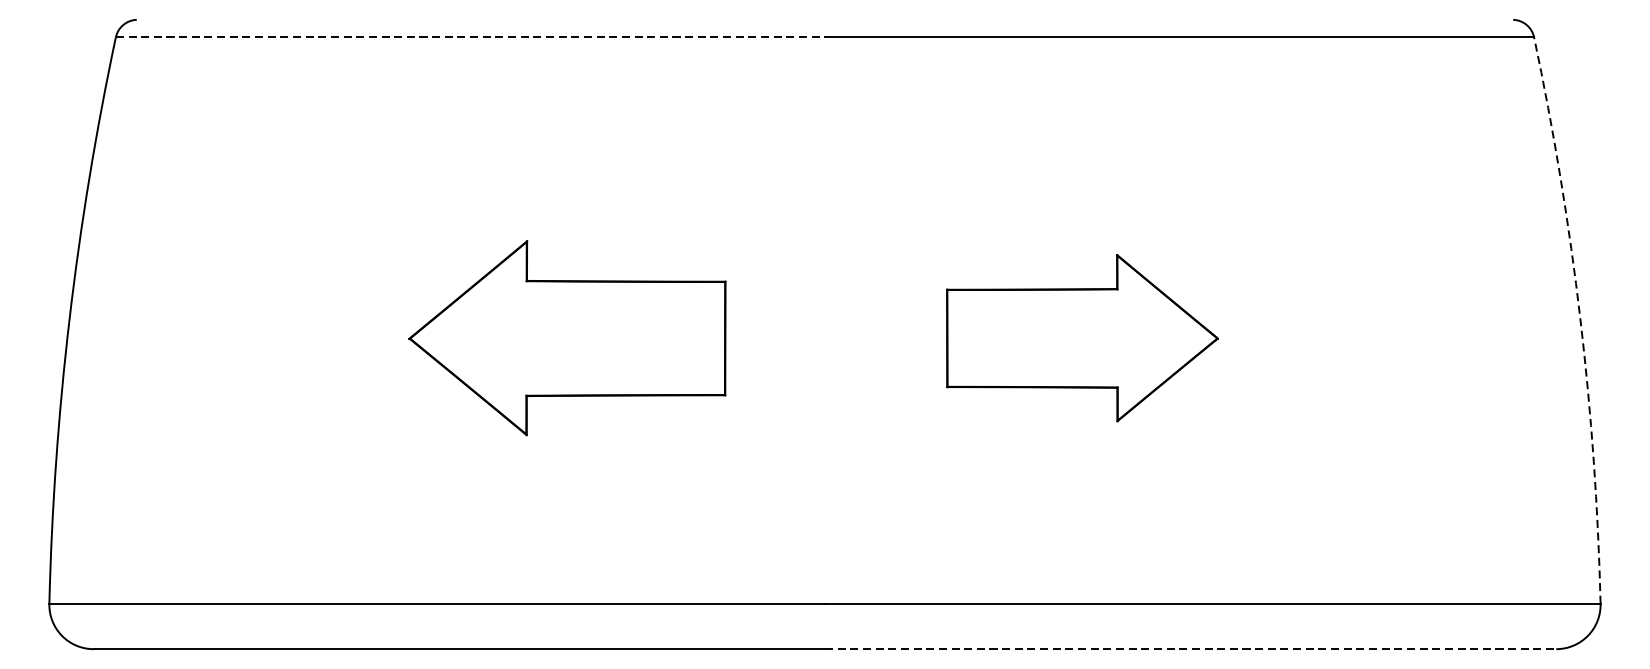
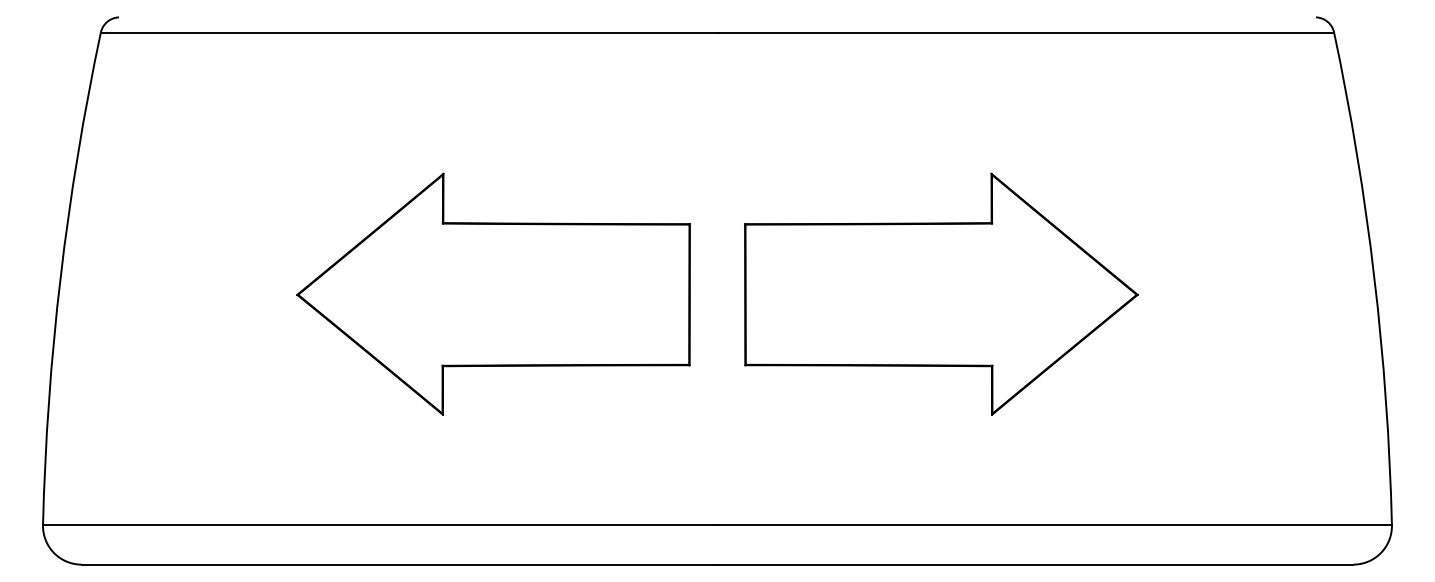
line: (470, 37) -> (409, 32), dashed -> solid
arc: (1580, 318) -> (1374, 277), dashed -> solid
part: (567, 337) -> (493, 293), size x1.43
part: (1082, 337) -> (941, 293), size x1.67
line: (1190, 649) -> (1035, 564), dashed -> solid

